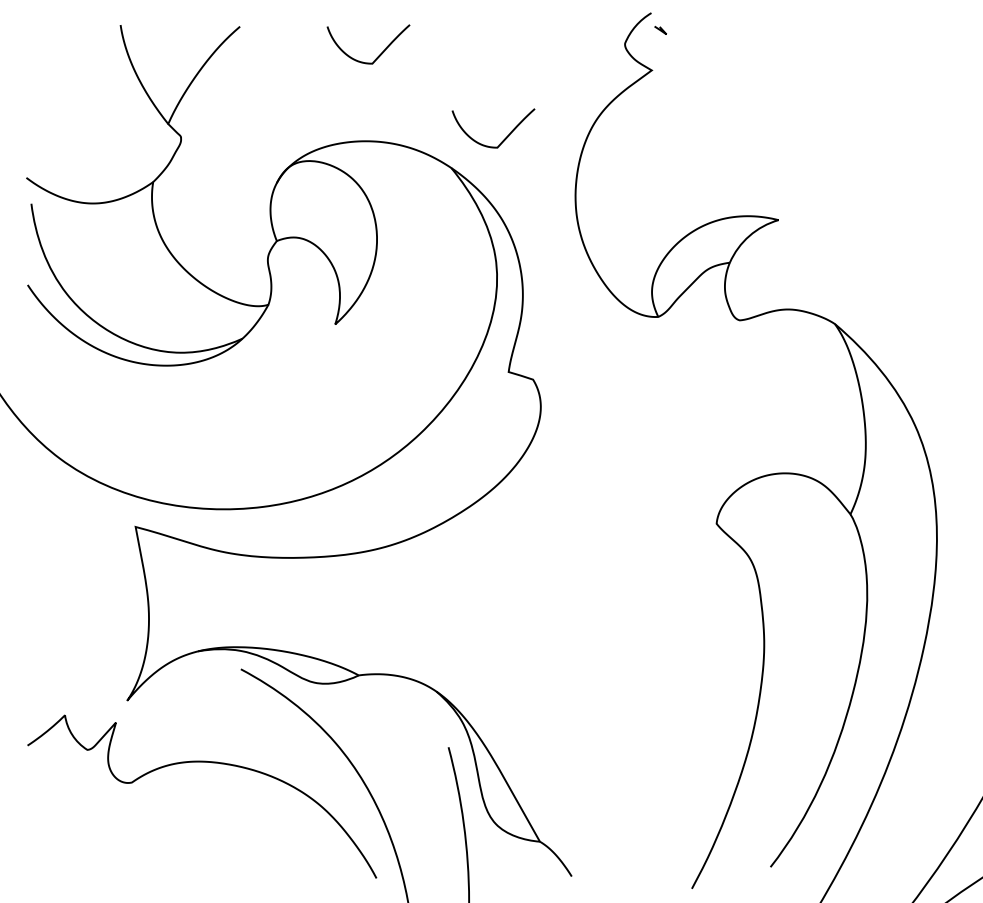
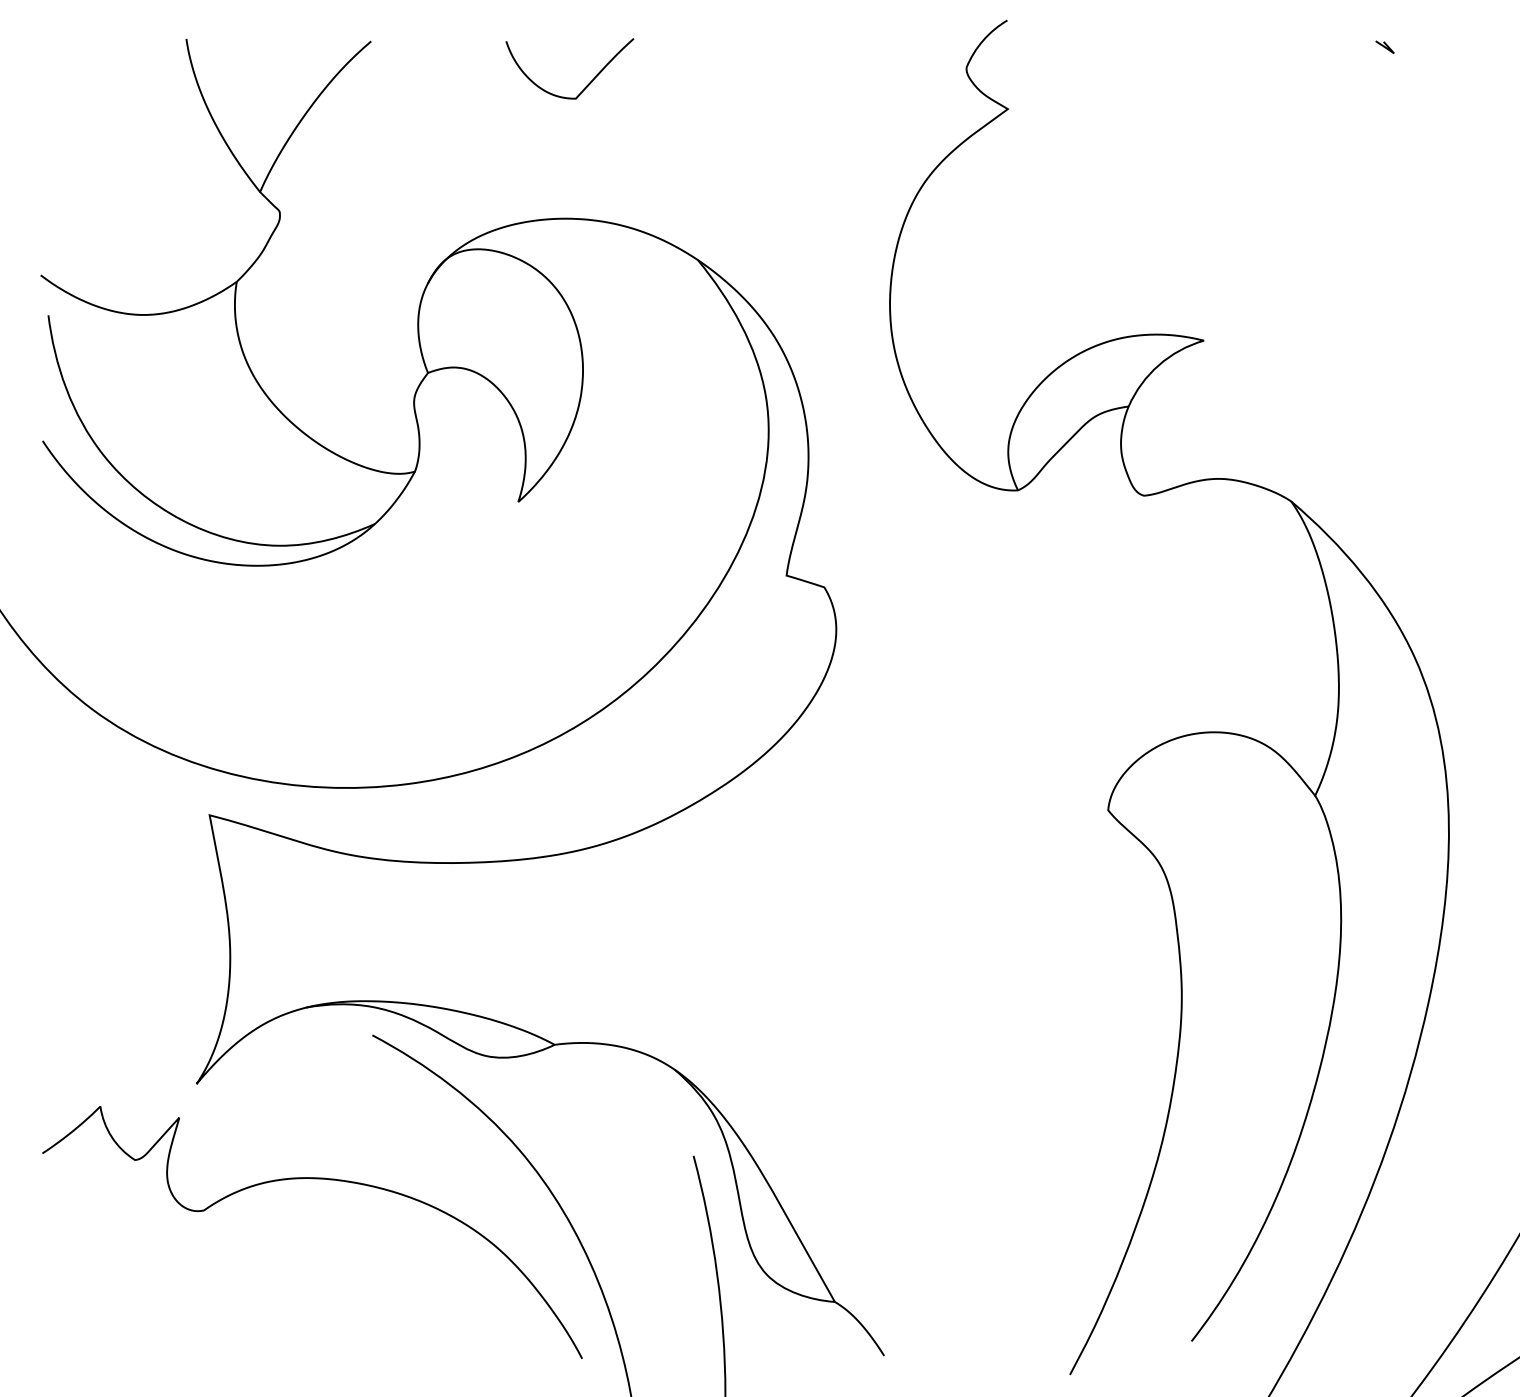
line: (660, 30) -> (1384, 47), moved
curve: (504, 138) -> (780, 214), removed

